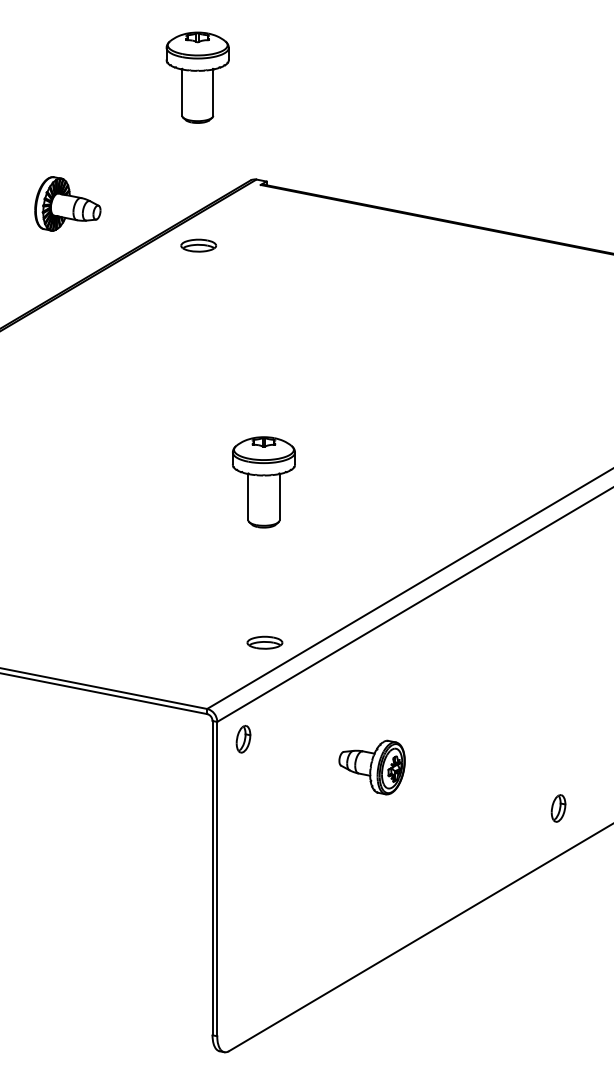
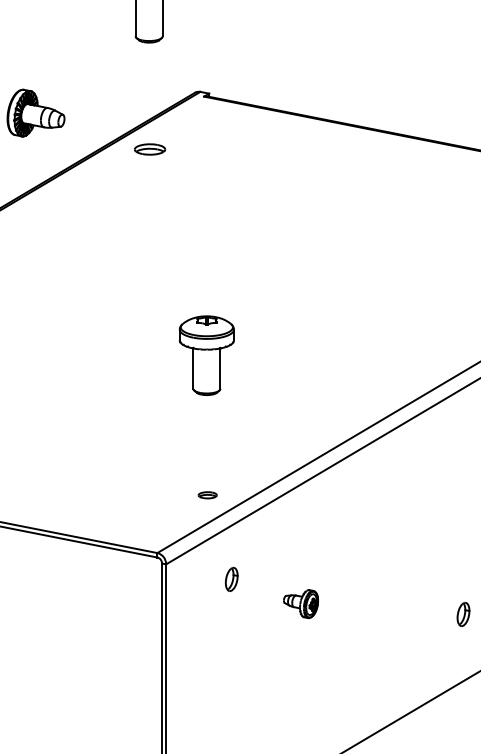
part: (264, 642) -> (207, 495), size x0.6
part: (243, 739) -> (231, 579), moved
part: (371, 767) -> (300, 604), size x0.6
part: (558, 808) -> (463, 614), moved

